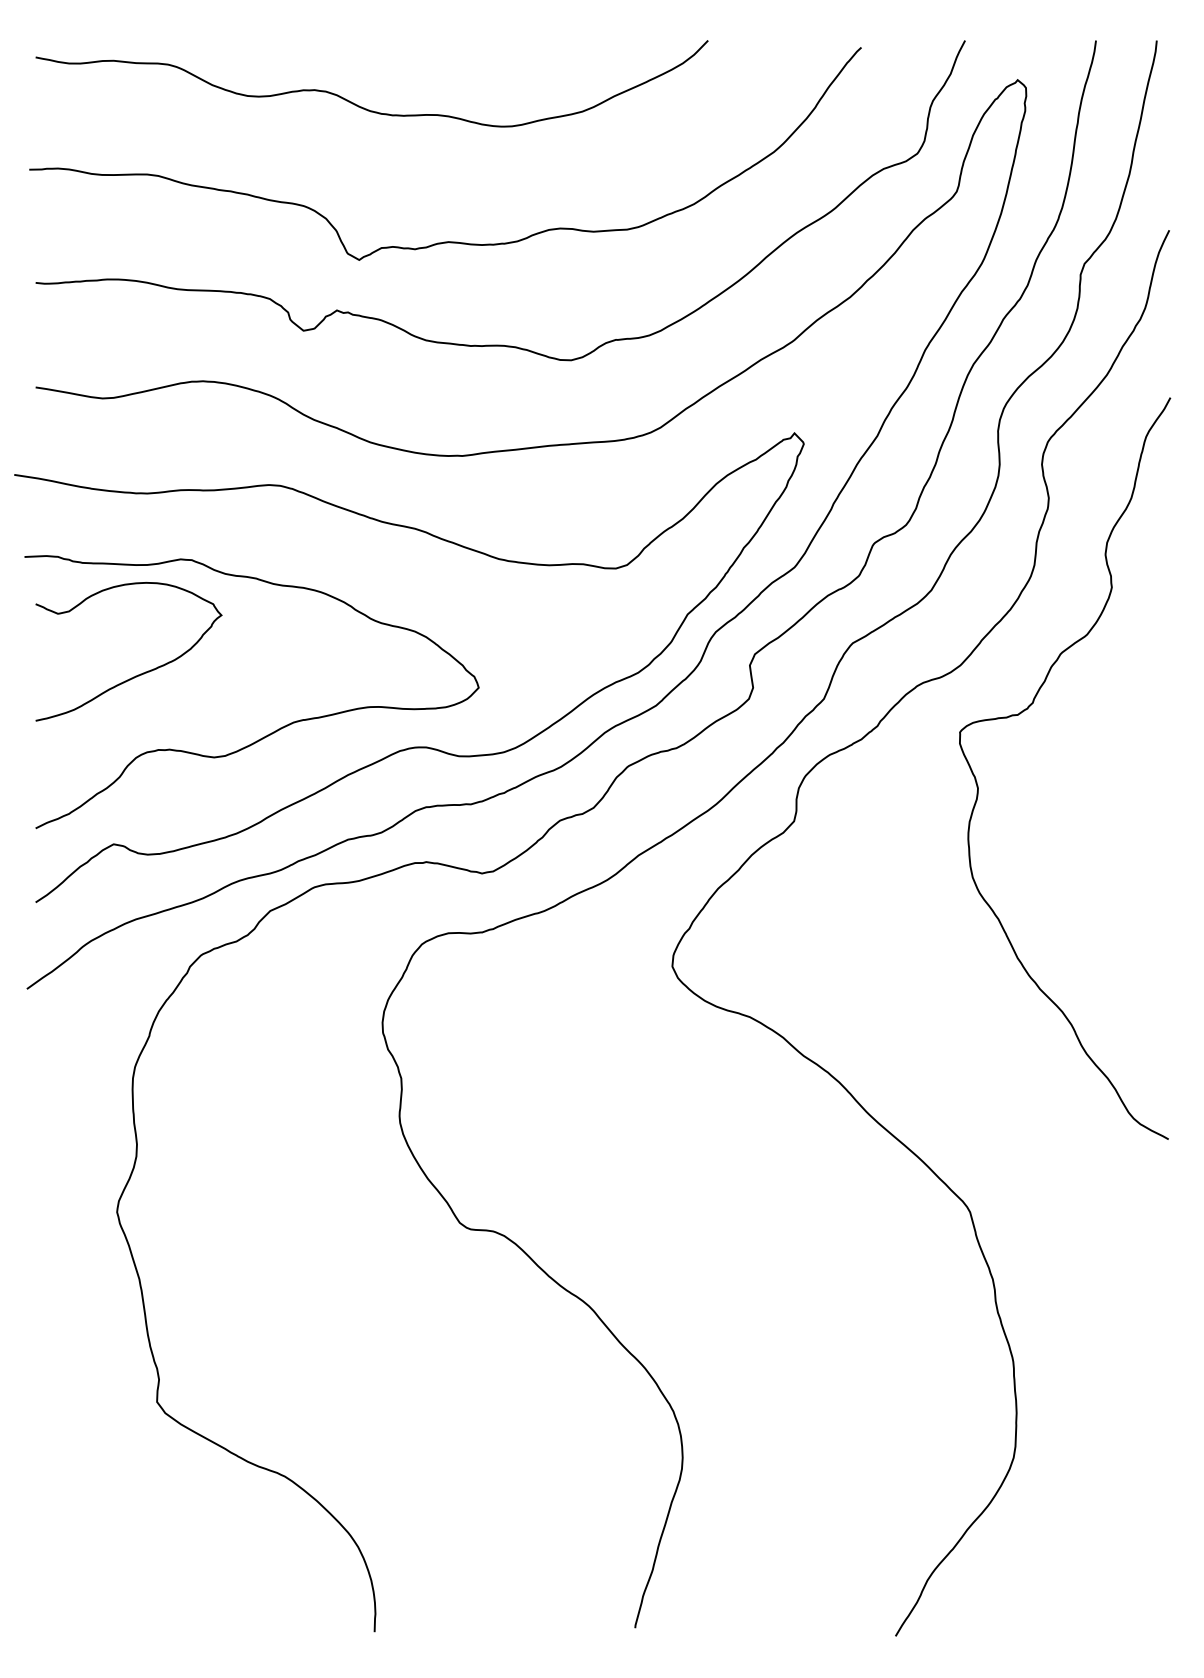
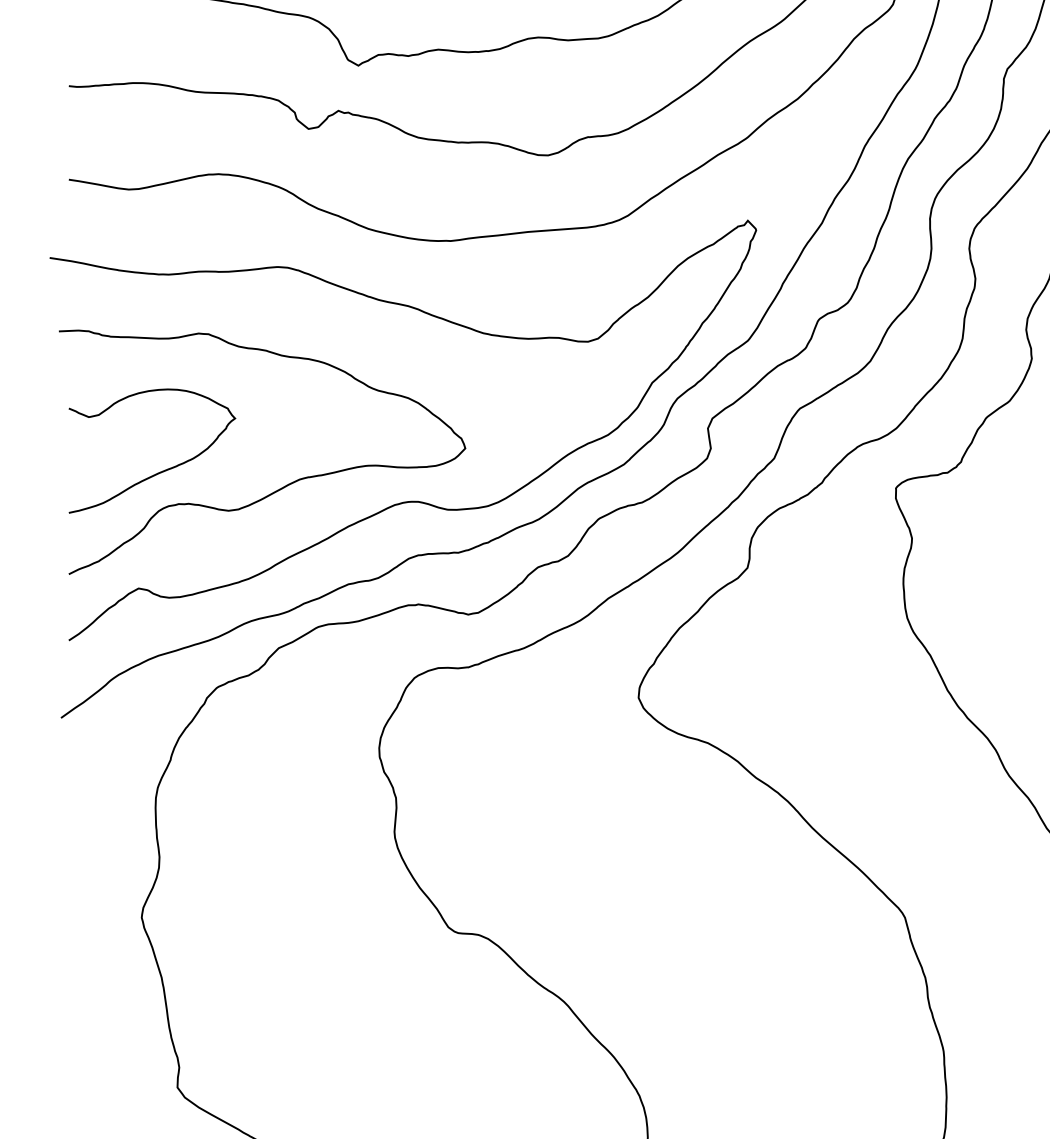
curve: (135, 675) -> (158, 472), moved

